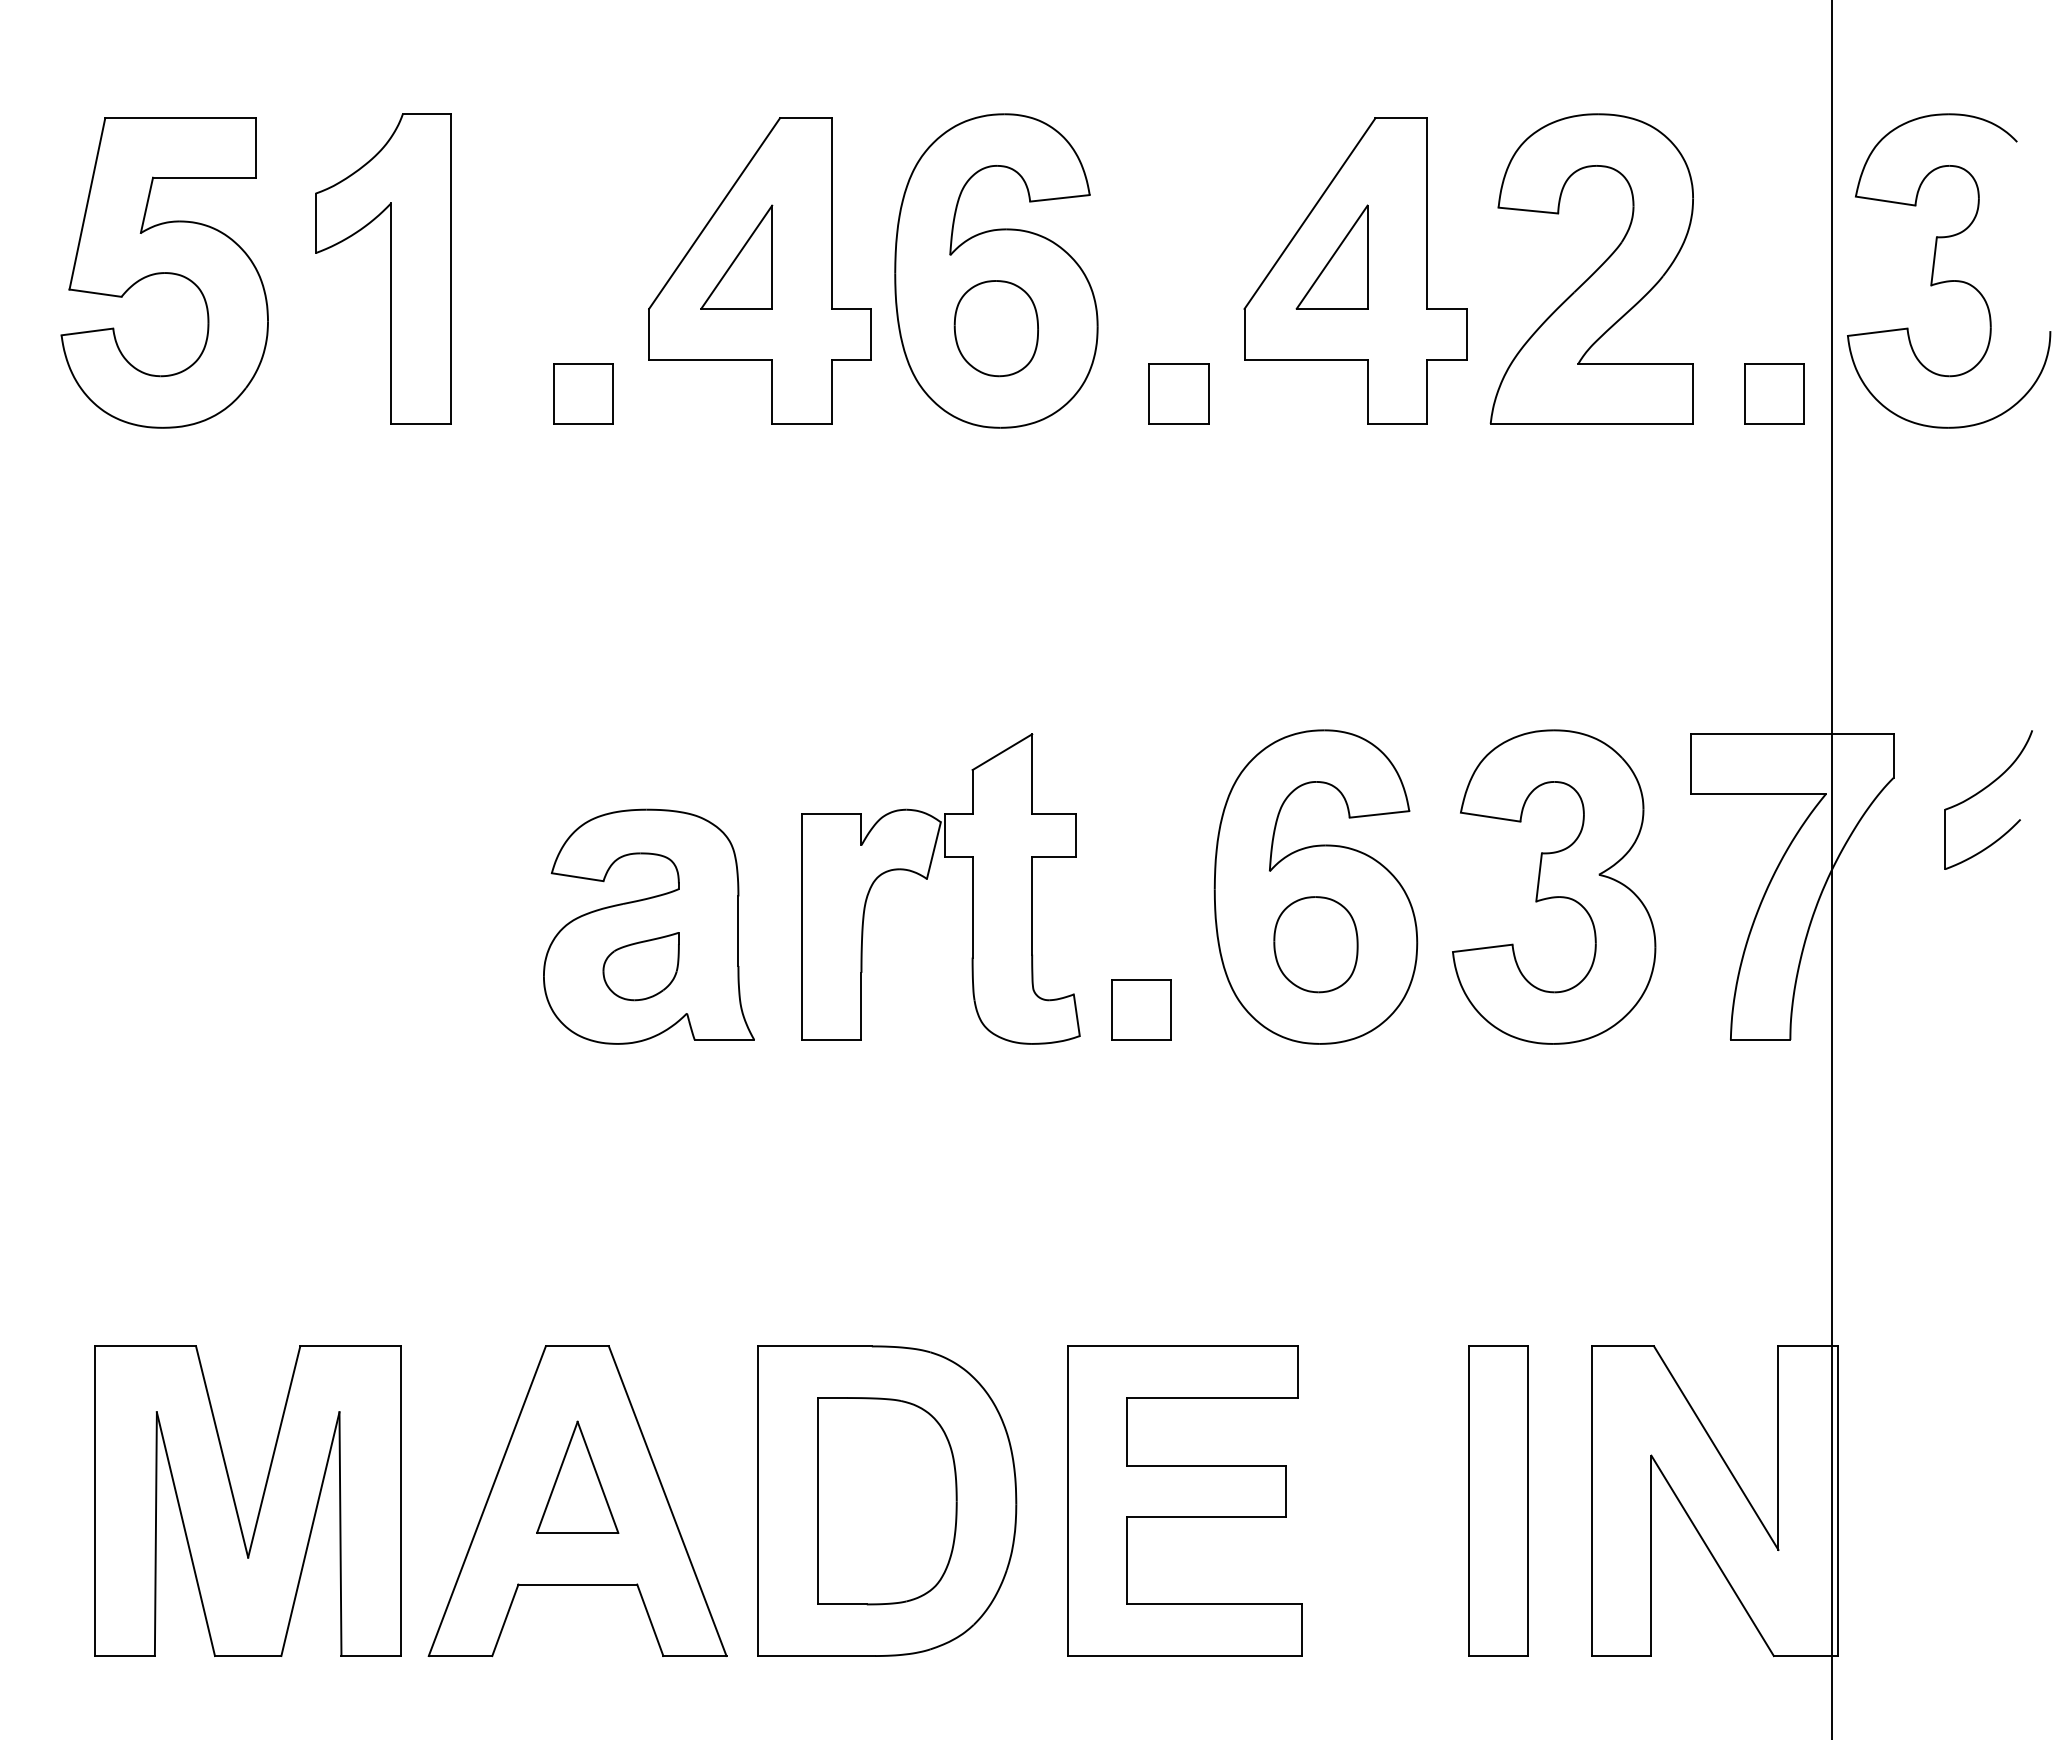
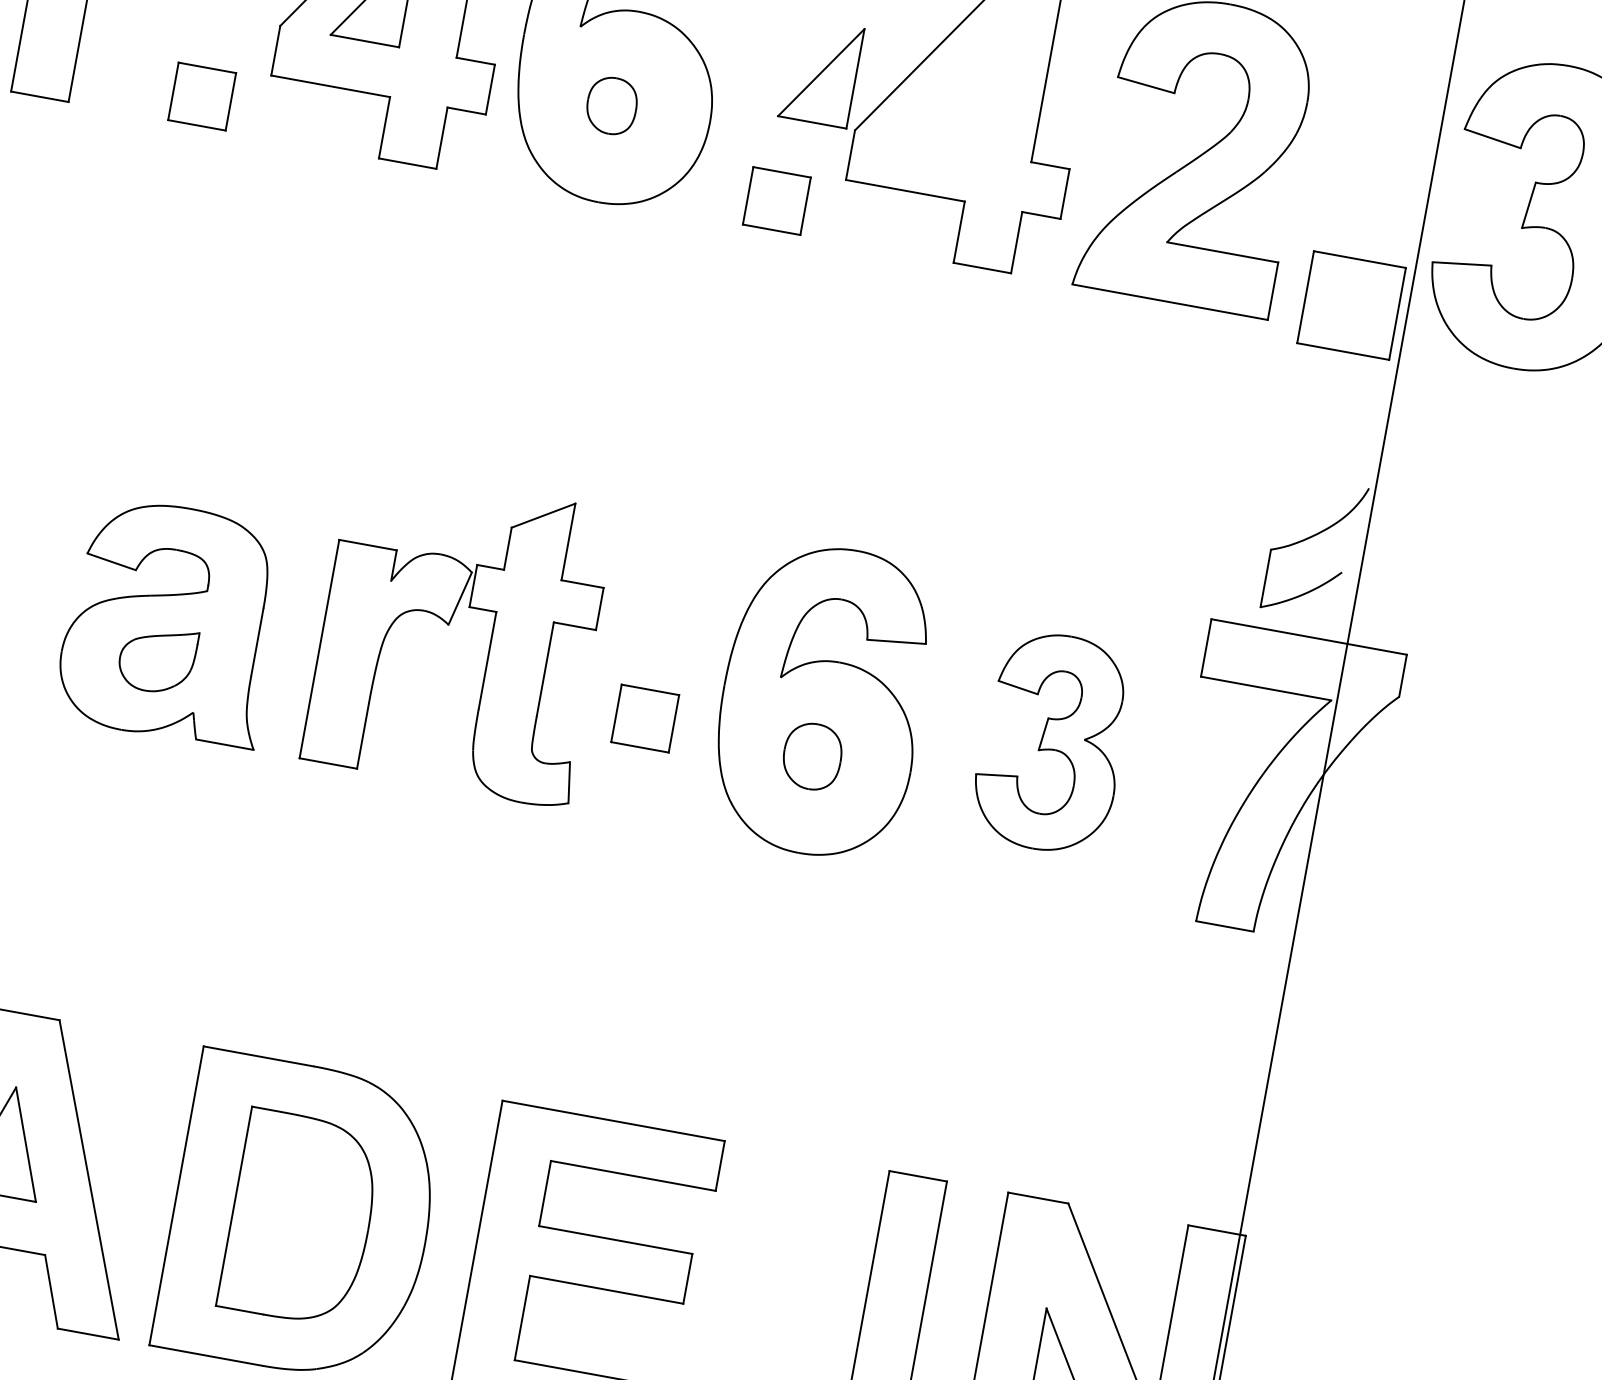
part: (1331, 256) -> (820, 71), moved
part: (995, 328) -> (611, 105), size x0.6
part: (1774, 393) -> (1351, 304), size x1.6
part: (1982, 791) -> (1310, 538), moved
part: (1554, 886) -> (1052, 742), size x0.7
part: (1315, 944) -> (812, 756), size x0.7
part: (1141, 1009) -> (645, 717), moved

